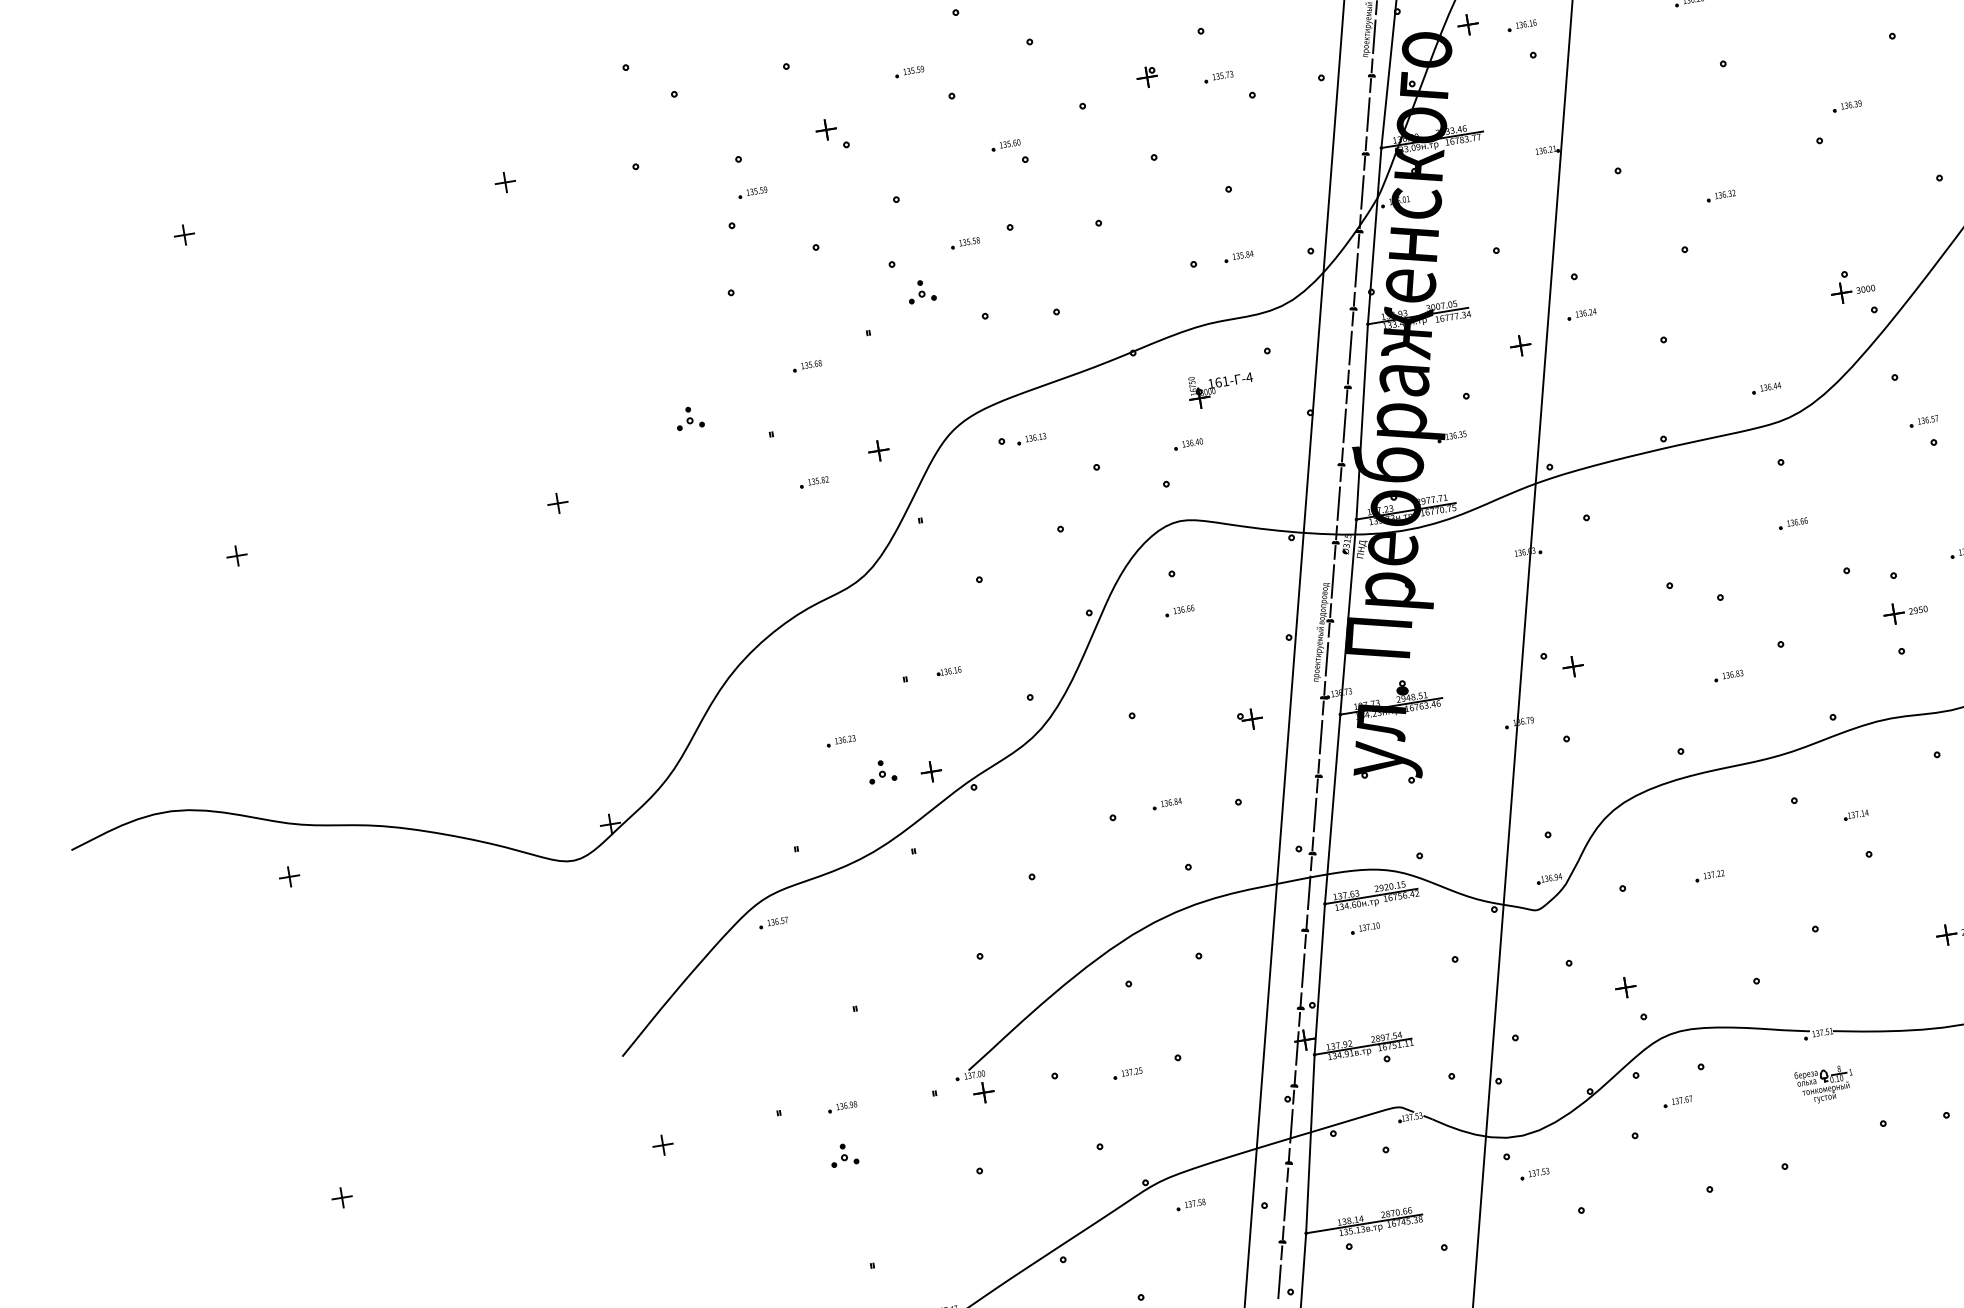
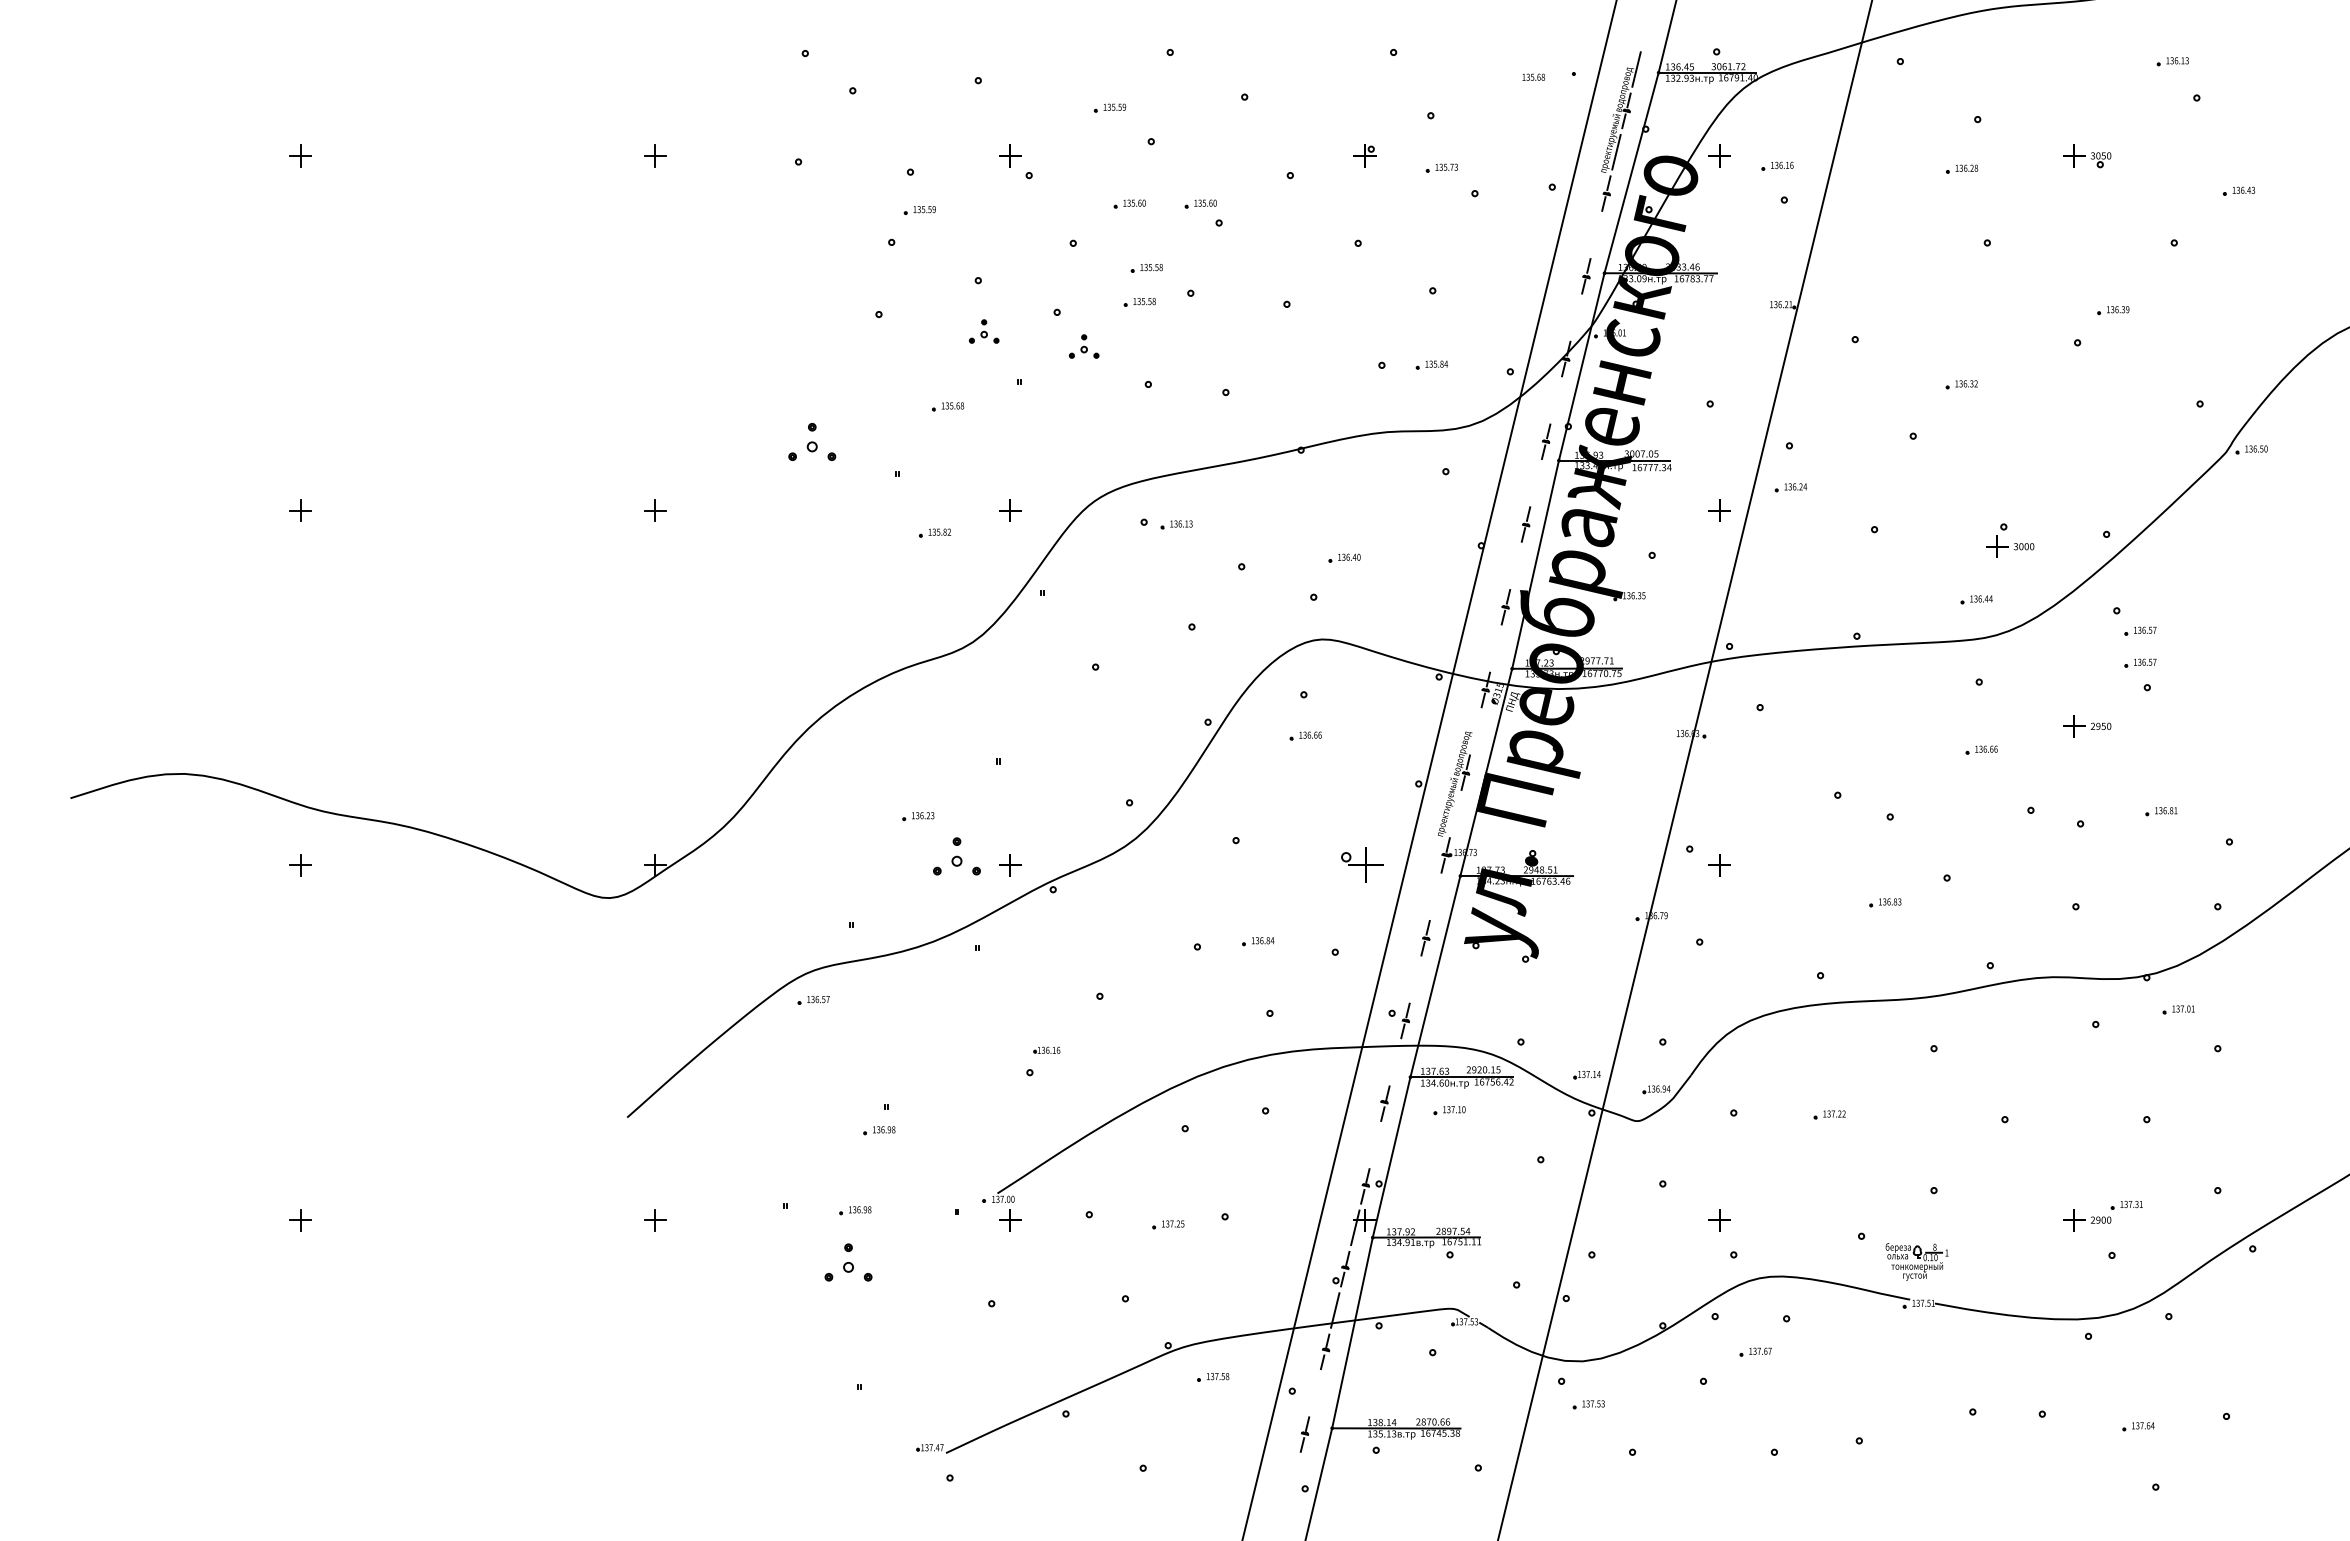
line: (1368, 114) -> (1596, 234), removed
part: (941, 155) -> (1129, 203), added
line: (1362, 192) -> (1576, 317), removed
part: (966, 211) -> (1146, 268), added
line: (1356, 270) -> (1556, 400), removed
part: (1852, 285) -> (2010, 540), moved
part: (829, 292) -> (984, 331), added
line: (1349, 347) -> (1535, 482), removed
part: (1221, 388) -> (1389, 503), removed
part: (1919, 391) -> (2140, 630), added
part: (688, 417) -> (811, 441), size x1.6
line: (1344, 425) -> (1515, 565), removed
line: (1338, 503) -> (1495, 648), removed
line: (1332, 581) -> (1475, 731), removed
part: (1906, 612) -> (2087, 726), moved
line: (1326, 658) -> (1455, 813), removed
part: (948, 670) -> (1046, 1049), moved
part: (1250, 719) -> (1362, 865), size x1.6
line: (1320, 736) -> (1435, 896), removed
part: (881, 771) -> (956, 856), size x1.6
line: (1315, 814) -> (1415, 979), removed
part: (1855, 815) -> (1586, 1075), moved
line: (1309, 892) -> (1395, 1062), removed
line: (1303, 970) -> (1375, 1144), removed
part: (852, 1030) -> (879, 1130), added
part: (1824, 1084) -> (1916, 1261), moved
part: (844, 1154) -> (848, 1262), size x1.6
line: (1284, 1203) -> (1314, 1392), removed
line: (1279, 1281) -> (1294, 1475), removed

